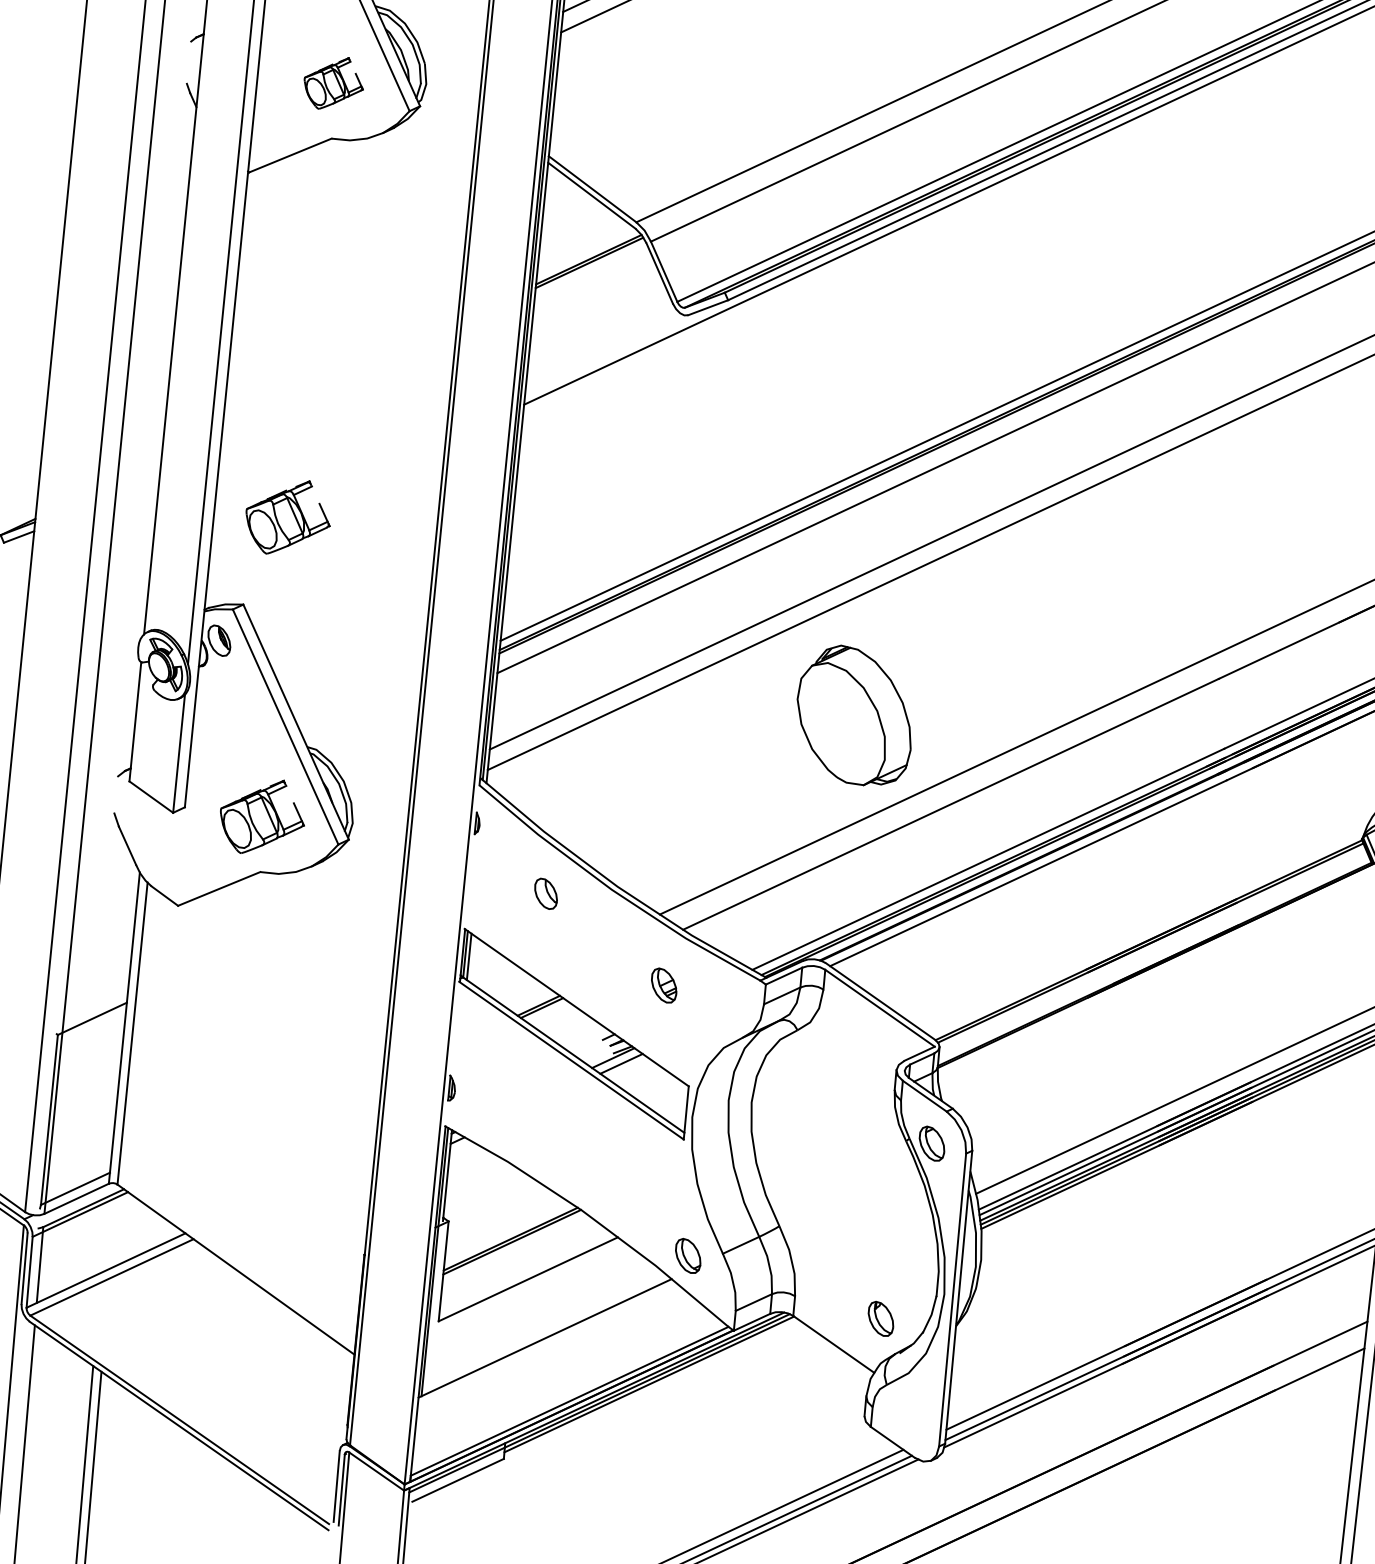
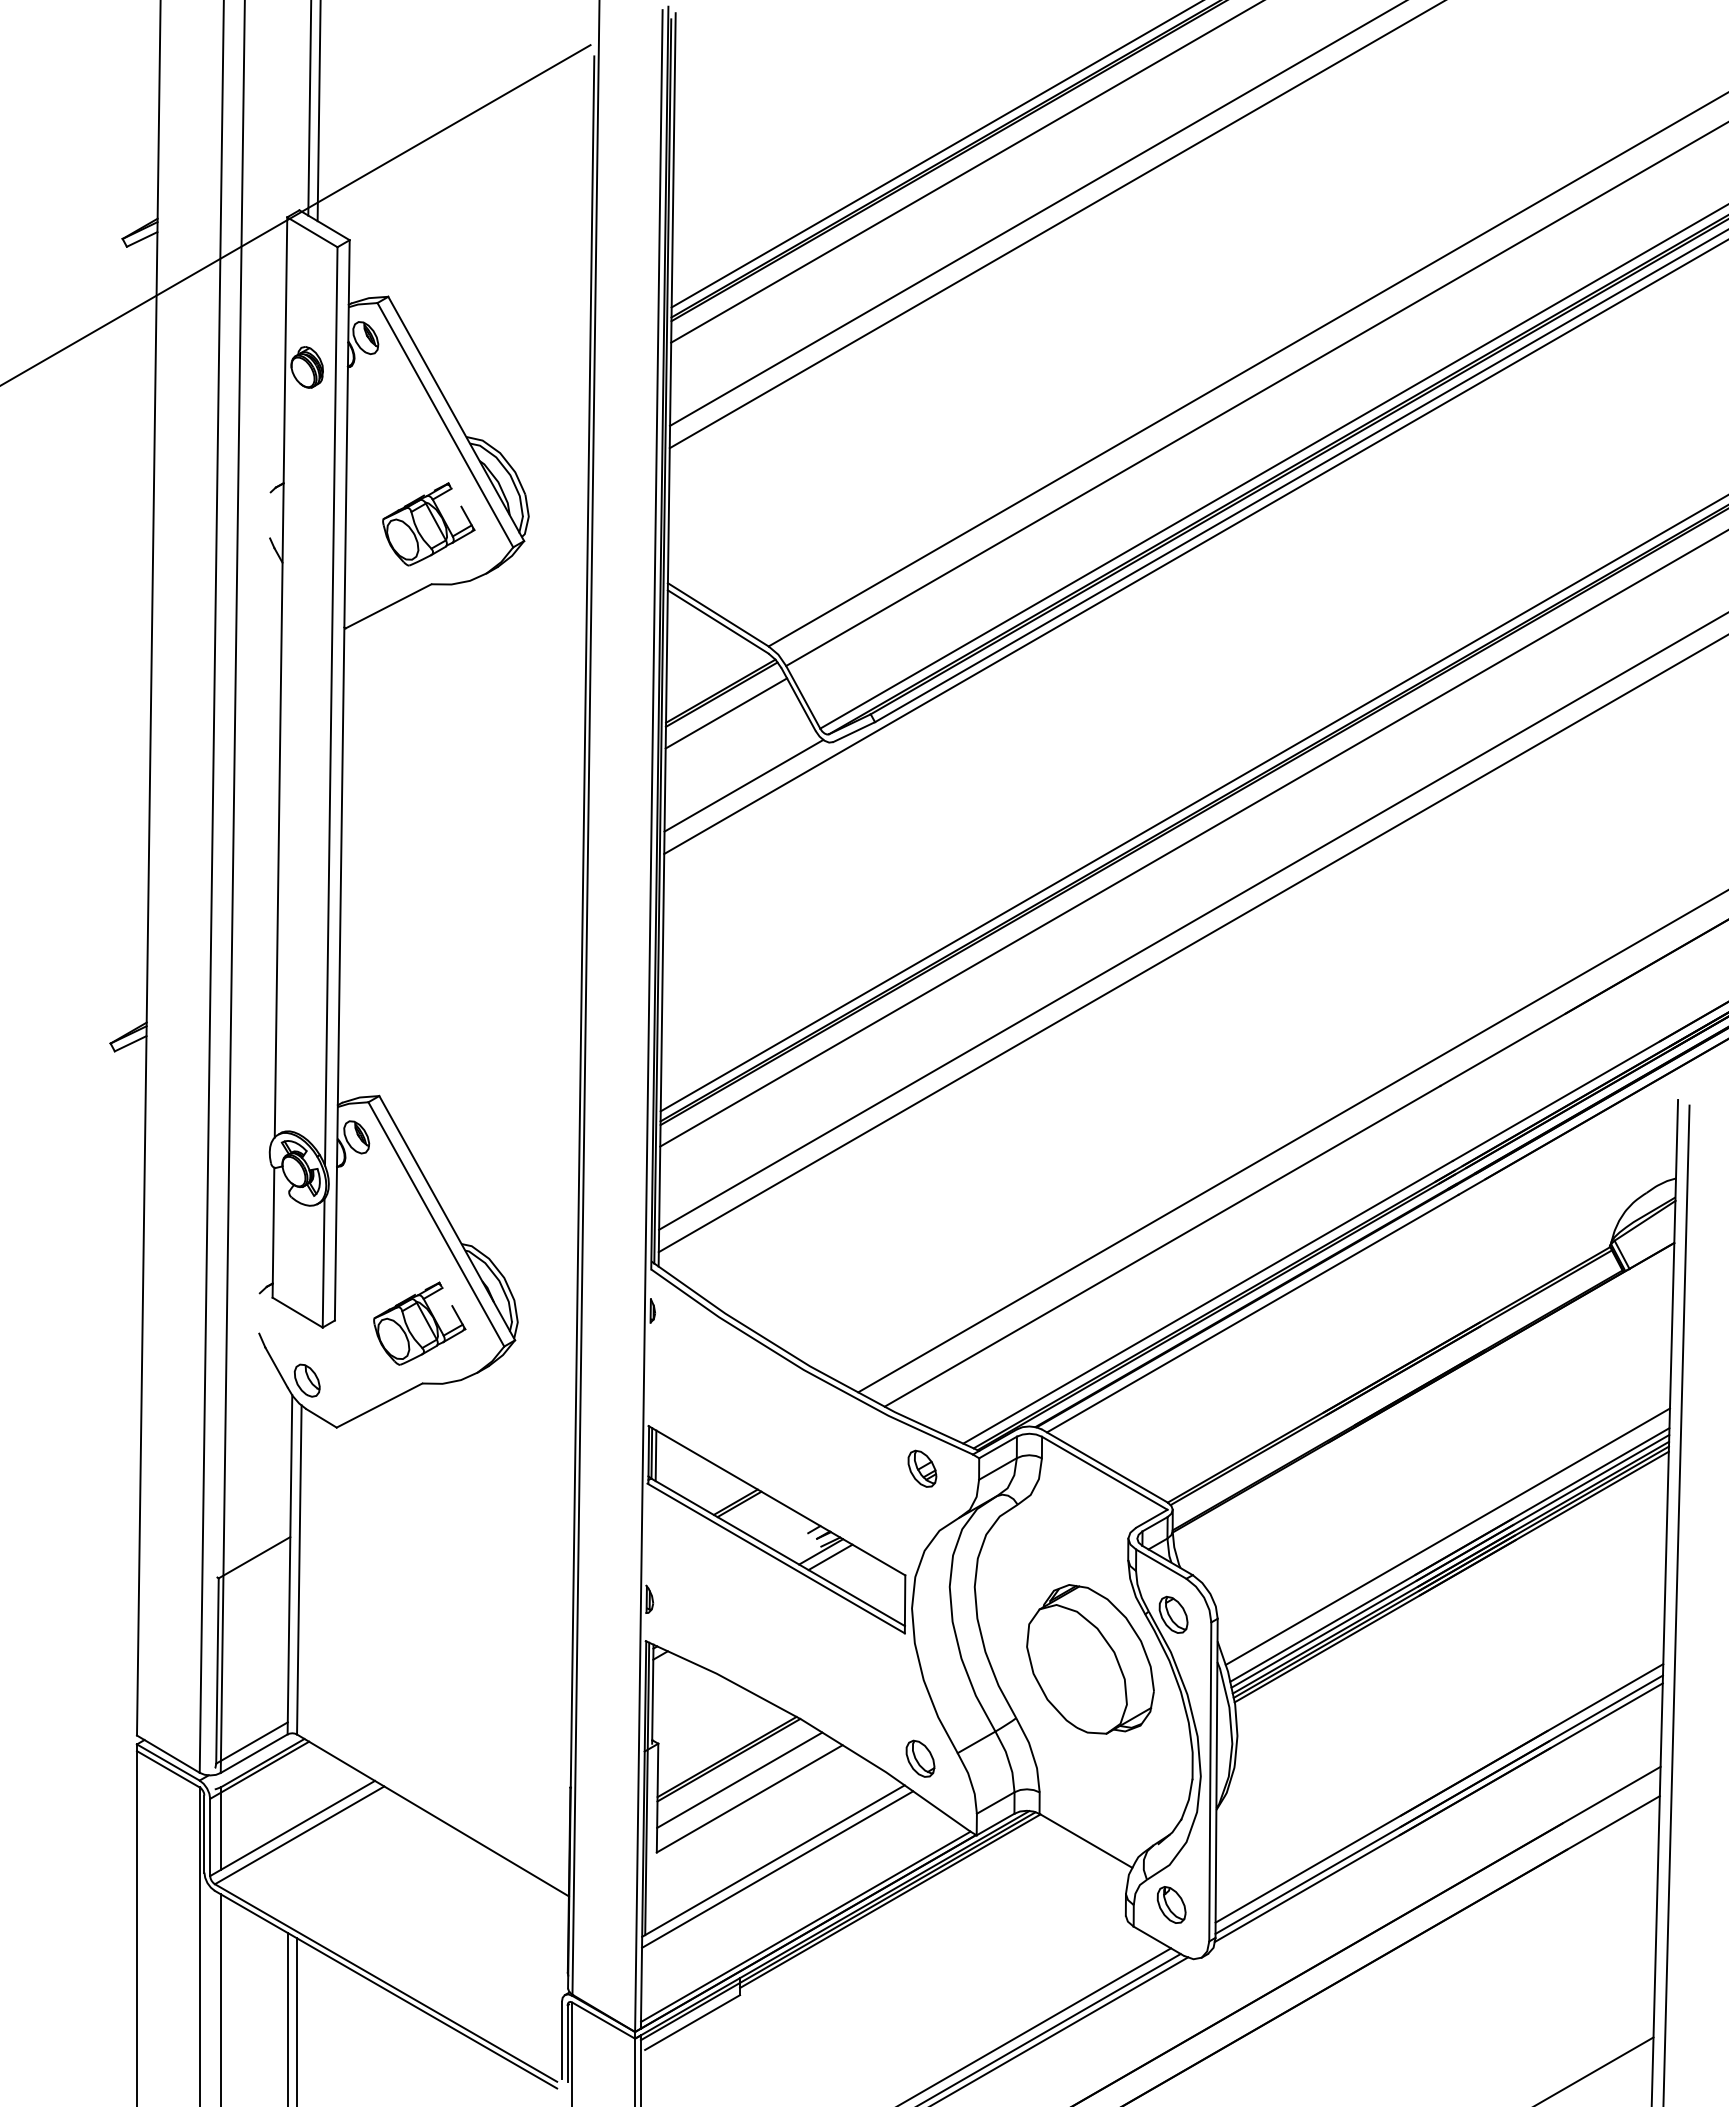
part: (333, 83) -> (428, 524), size x1.43
line: (592, 280) -> (726, 713), added
line: (602, 348) -> (743, 785), added
part: (288, 517) -> (419, 997), removed
part: (854, 715) -> (1090, 1659), moved
part: (545, 893) -> (306, 1380), moved
part: (664, 985) -> (922, 1468), moved
line: (520, 1260) -> (739, 1779), added
part: (880, 1318) -> (1171, 1904), moved
line: (548, 1346) -> (777, 1869), added

